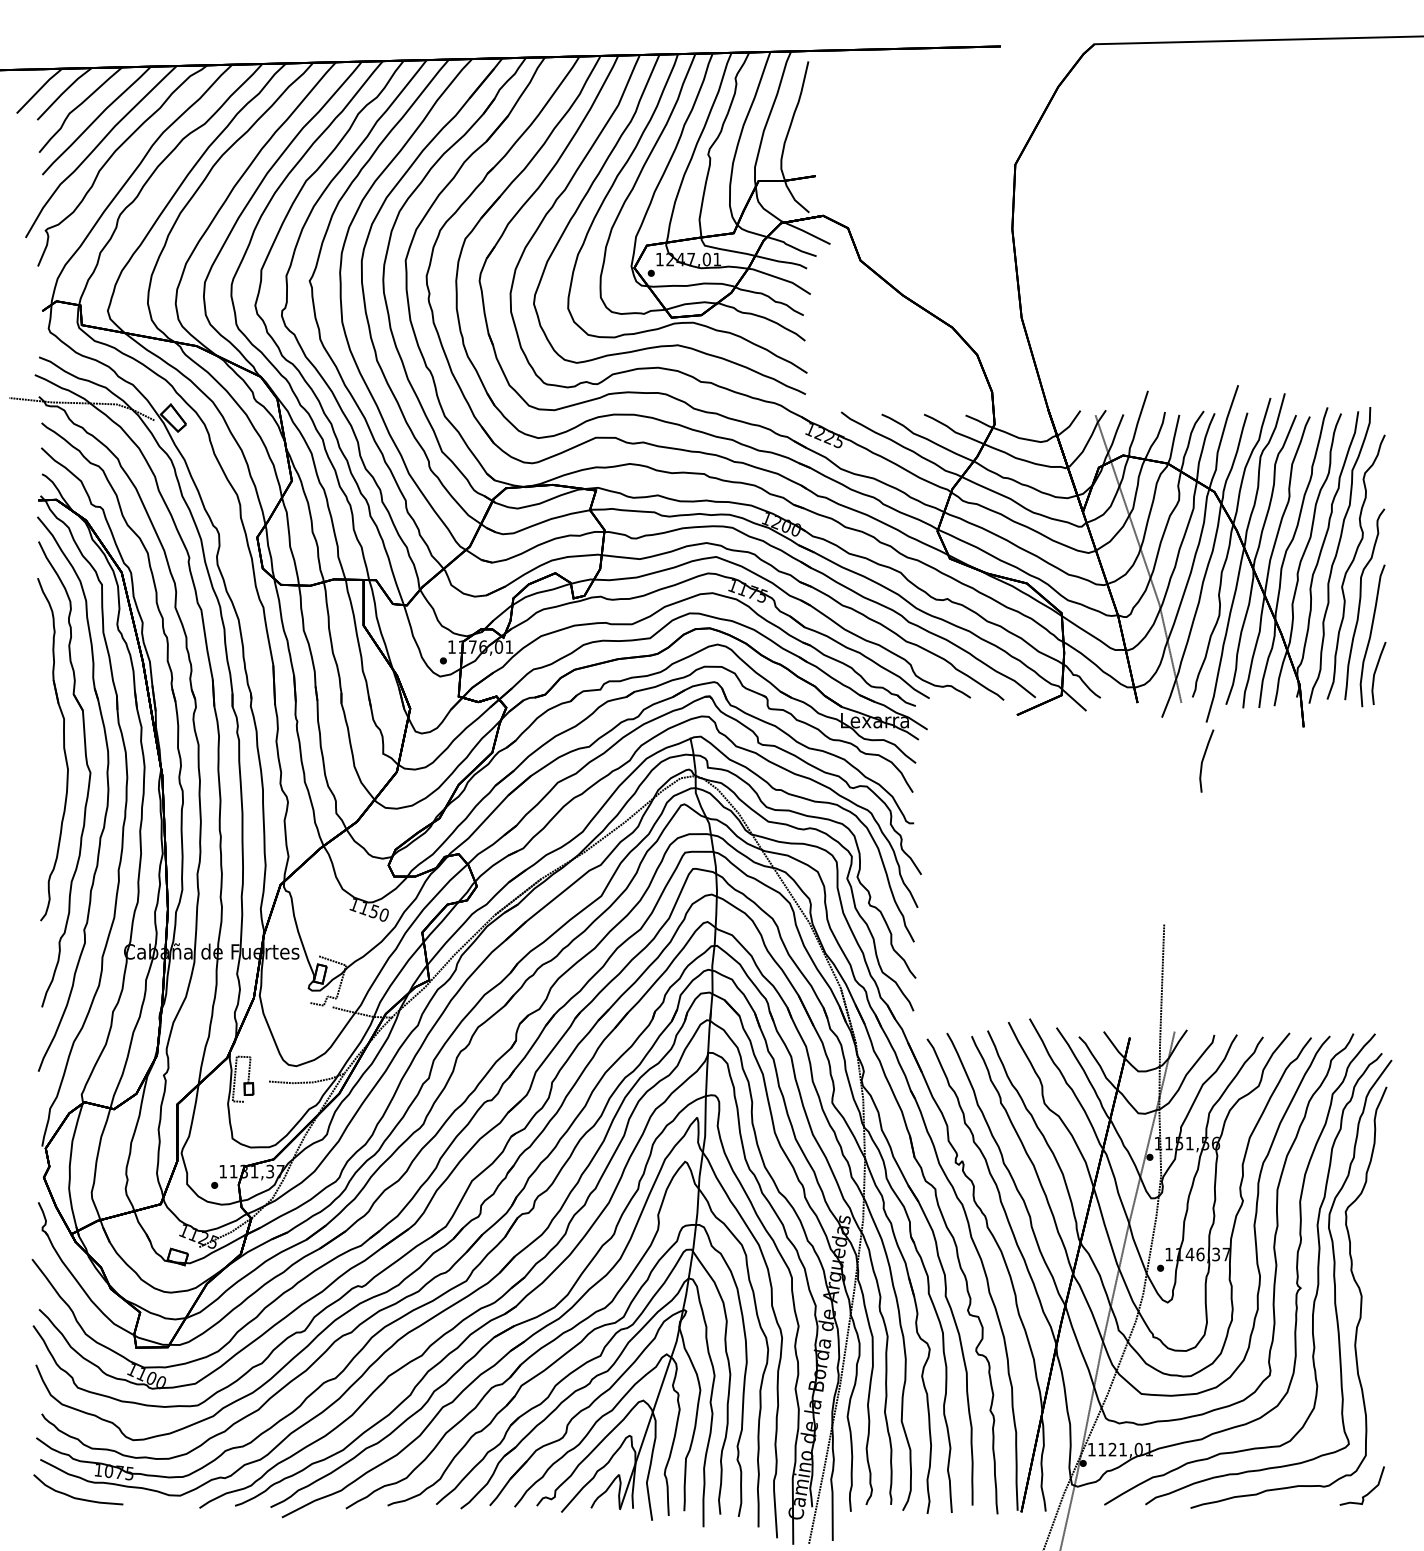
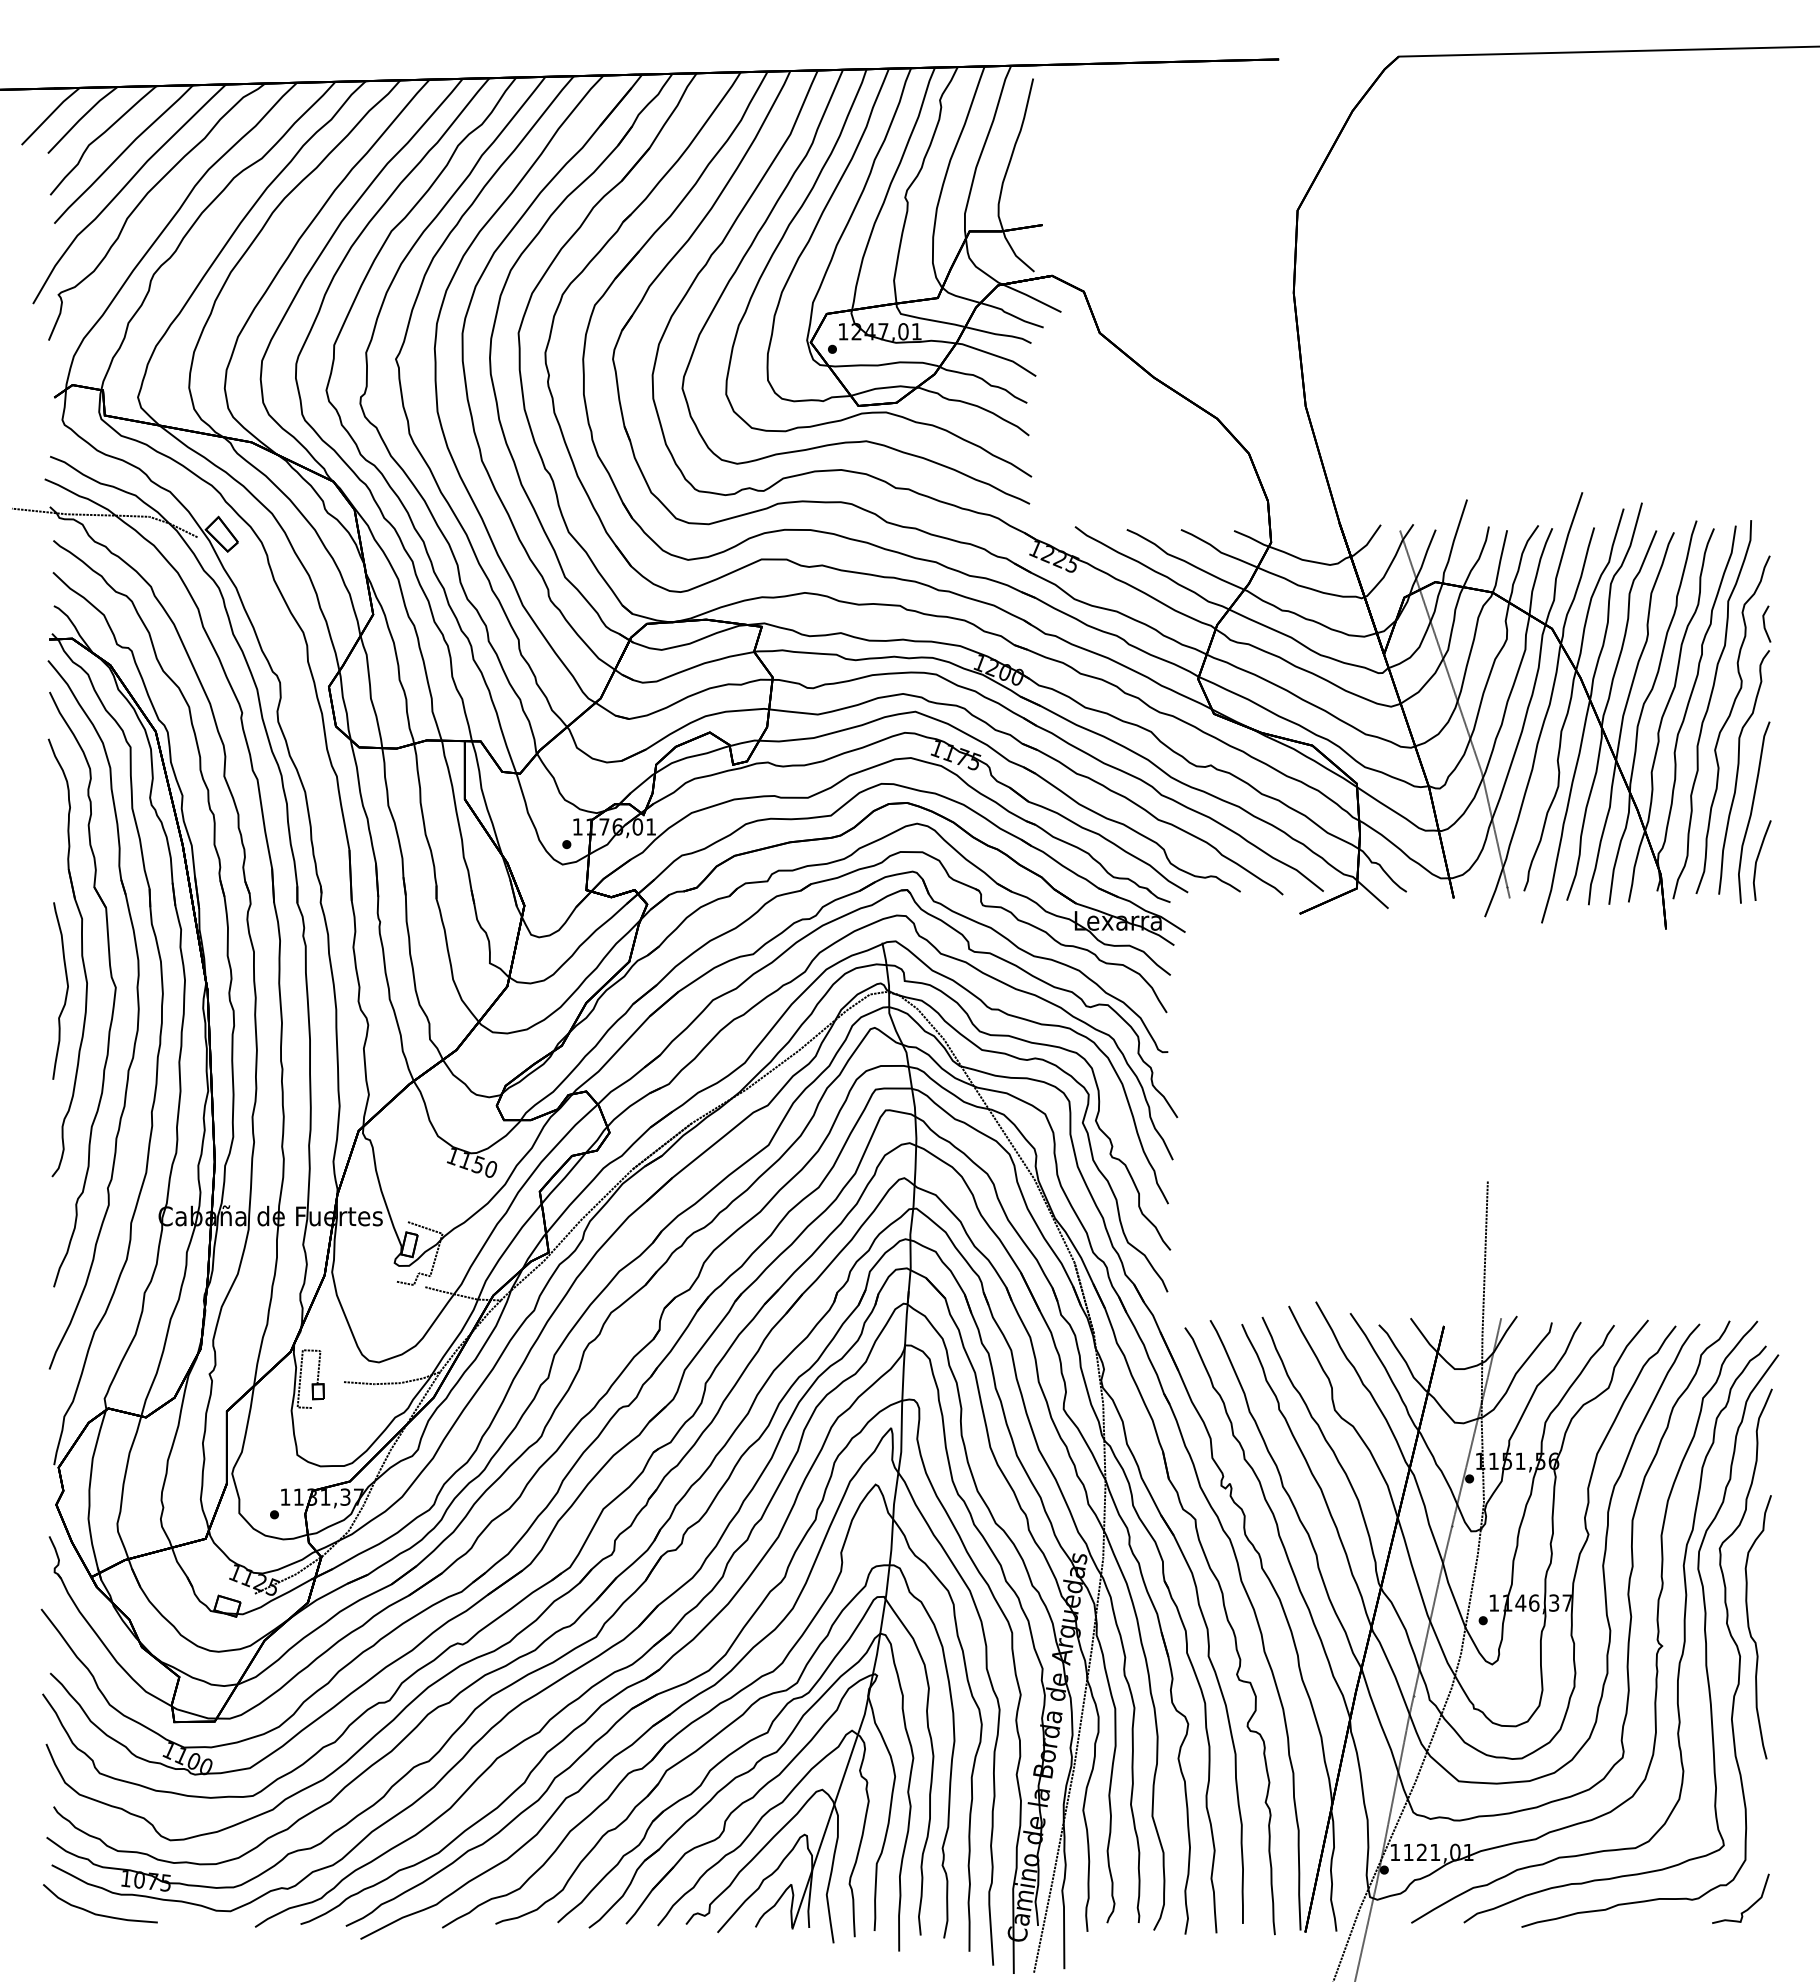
line: (1381, 488) -> (1765, 624), added
line: (1203, 759) -> (1538, 970), removed
curve: (51, 775) -> (66, 990), added
curve: (1369, 1275) -> (1750, 1629), added

